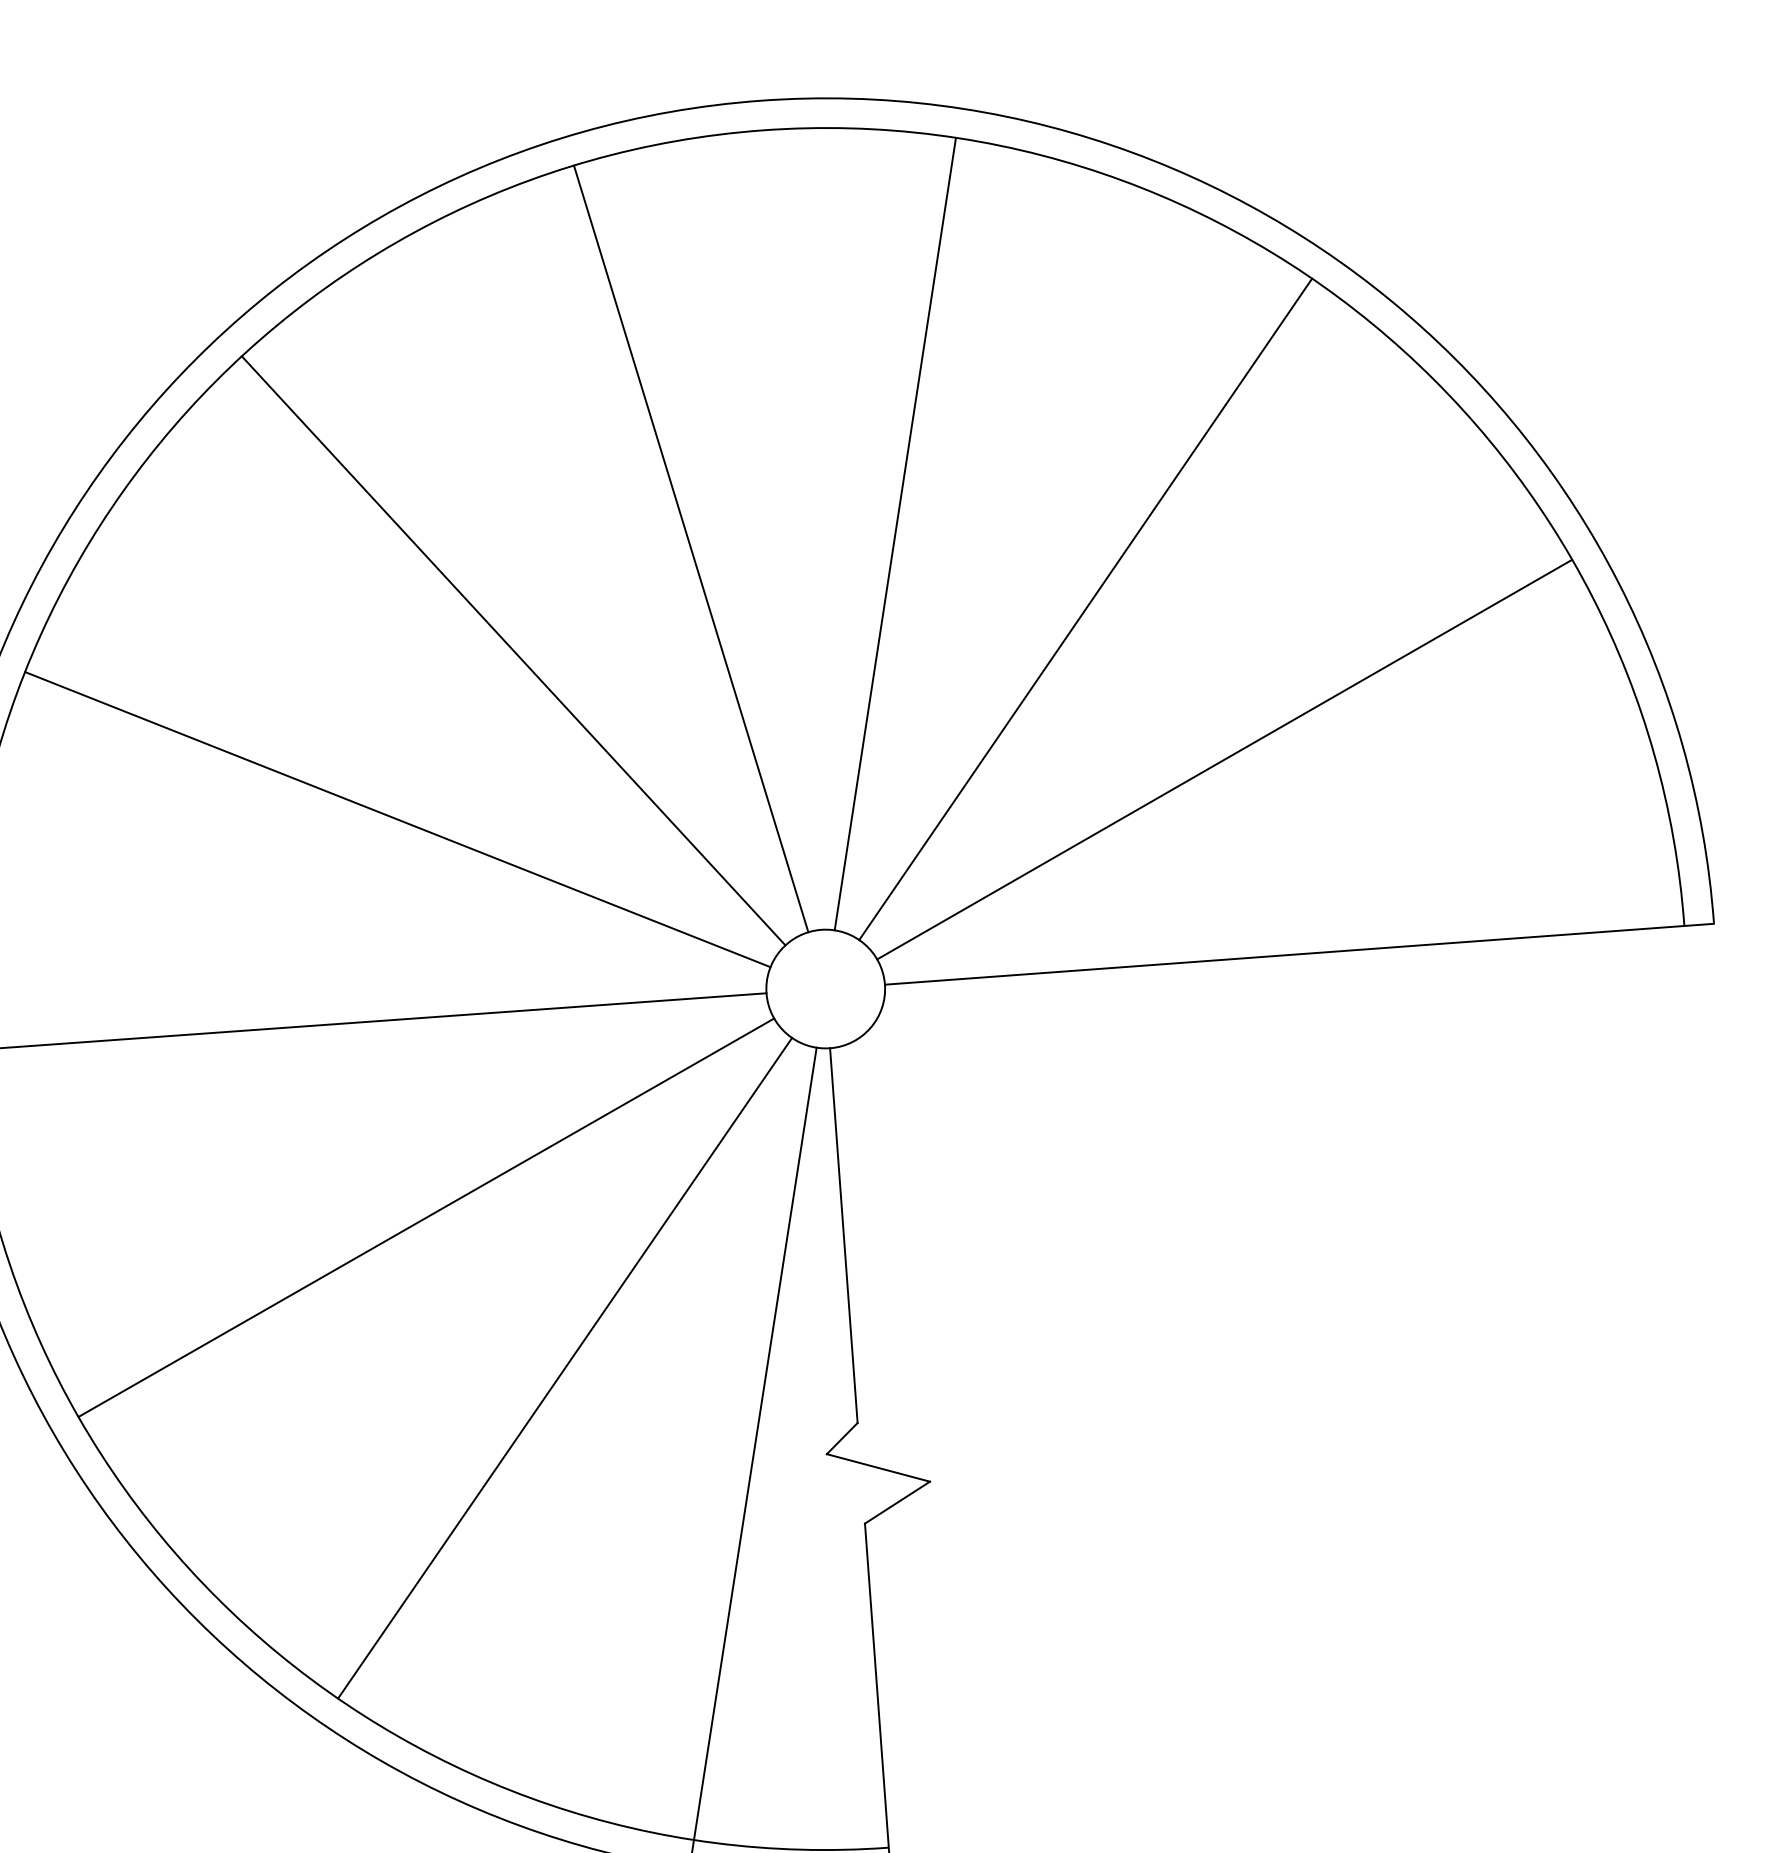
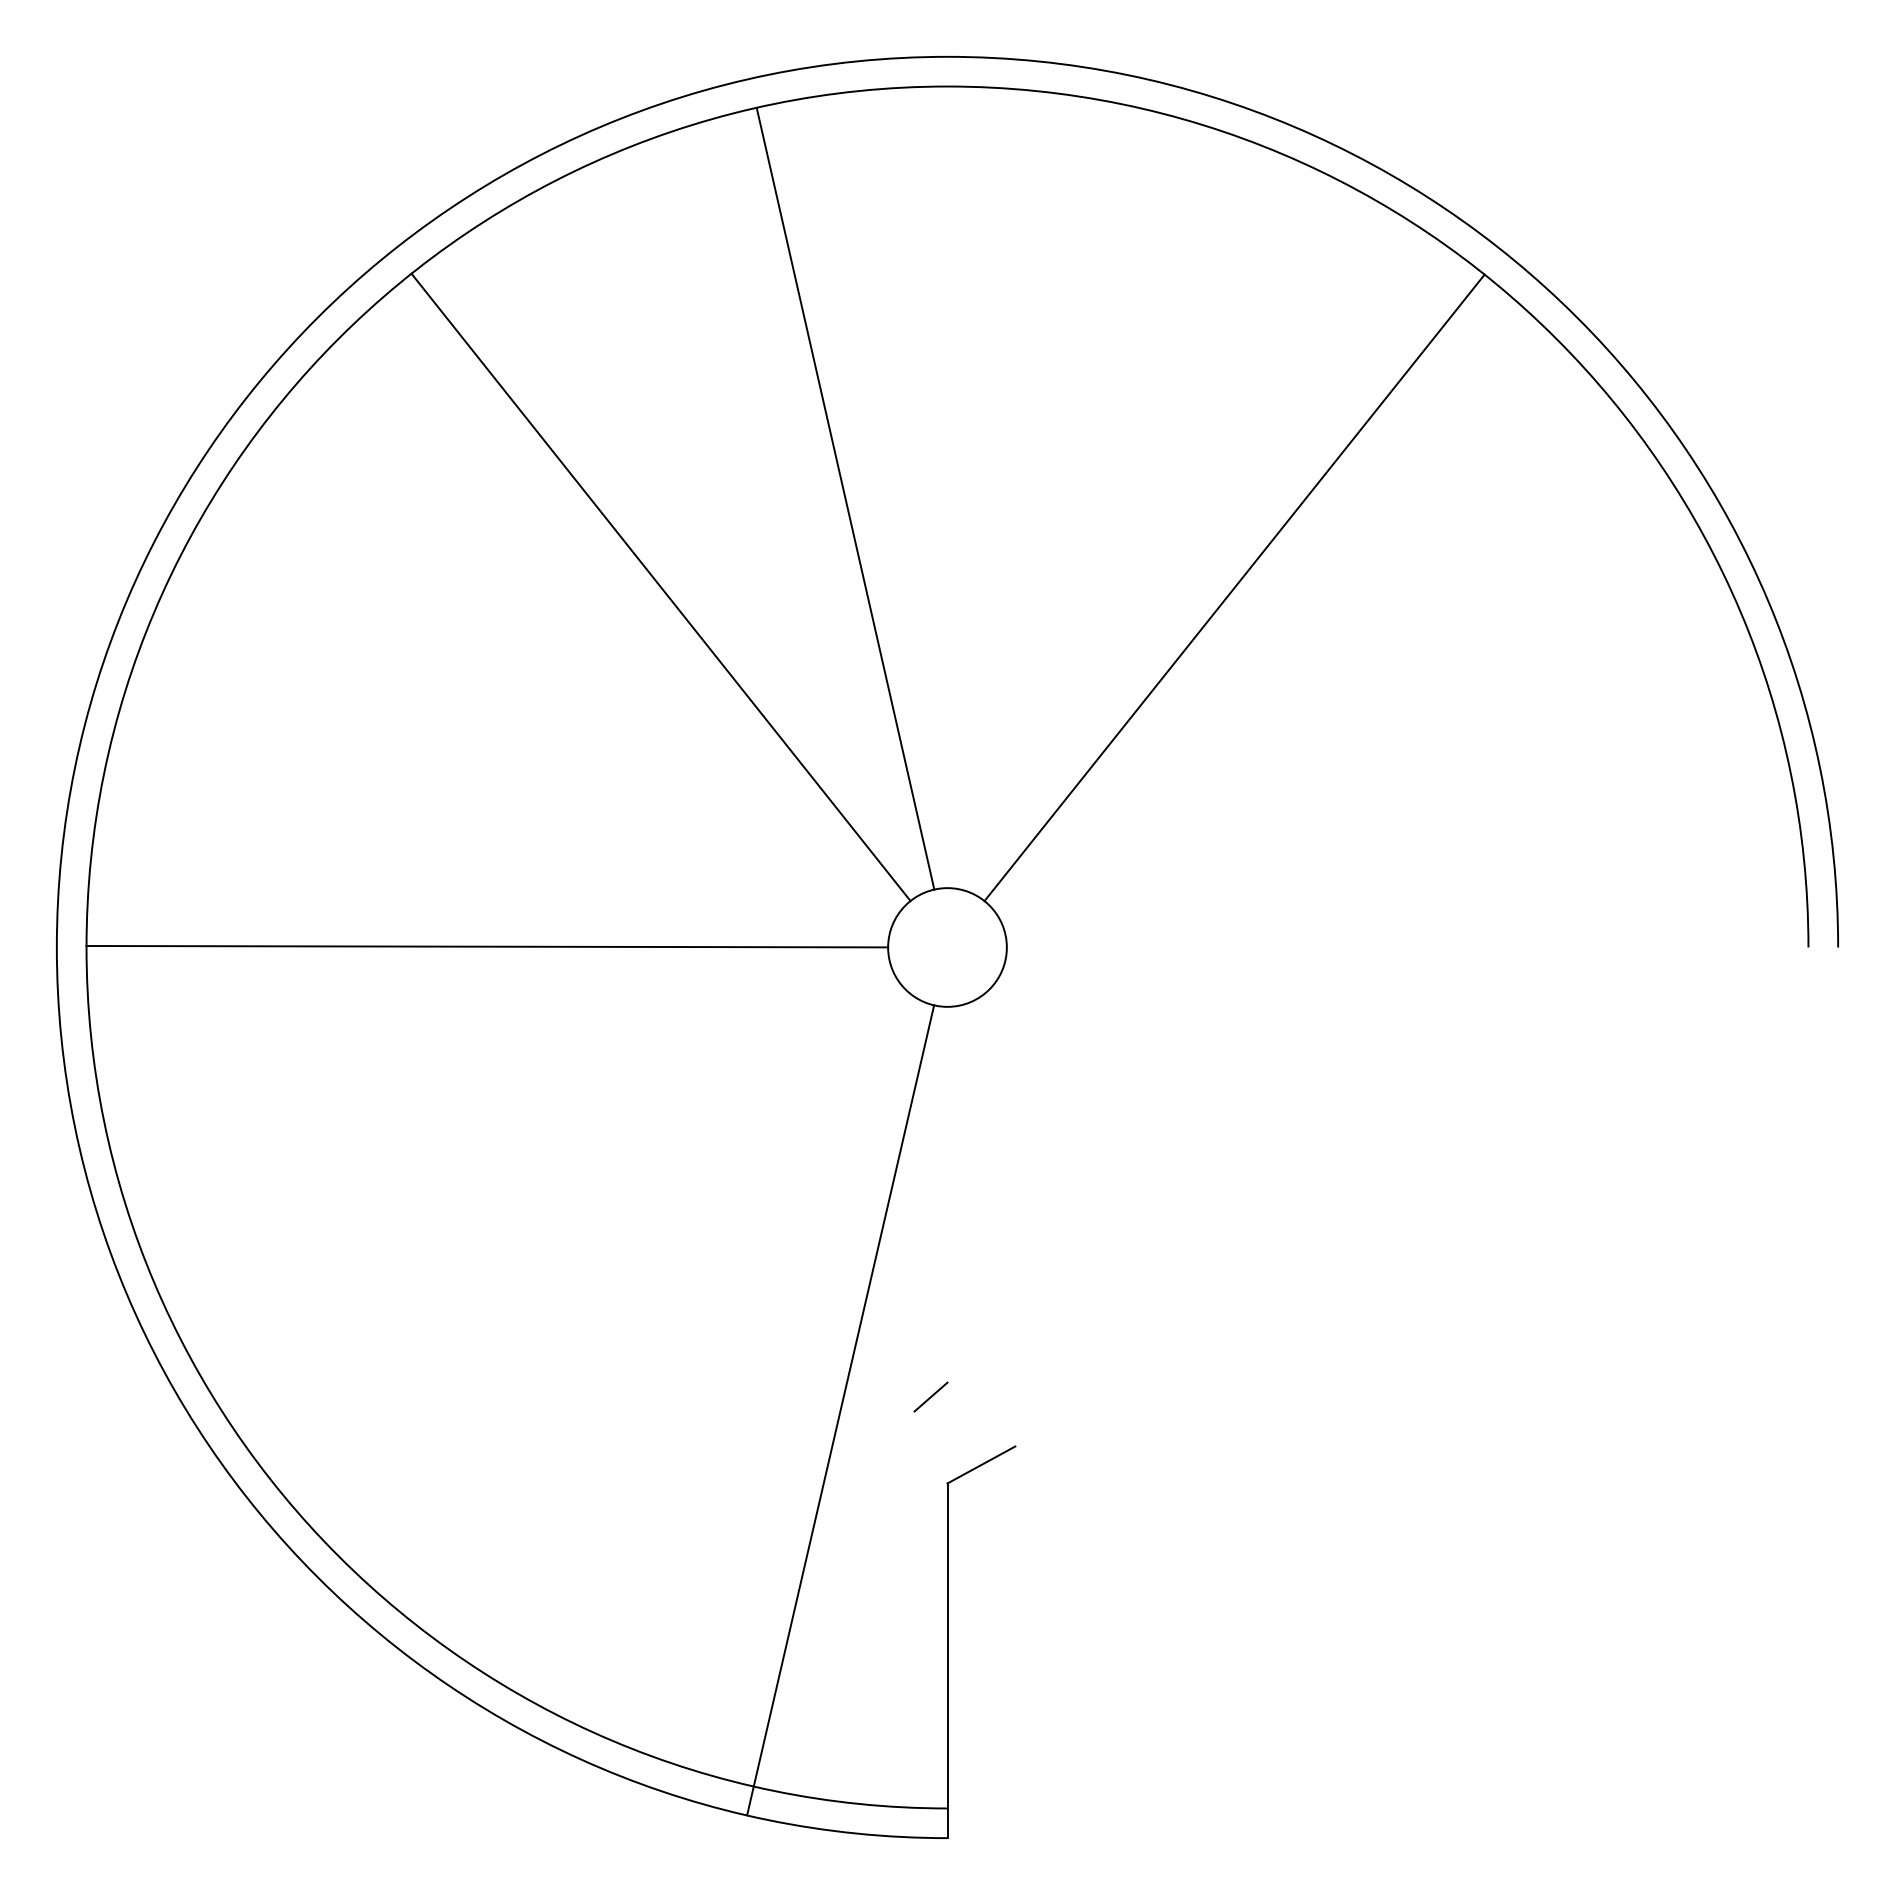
line: (894, 533) -> (1049, 498), removed
line: (1223, 759) -> (1361, 747), removed
line: (398, 818) -> (533, 746), removed
line: (1299, 954) -> (1422, 947), removed
line: (426, 1217) -> (532, 1146), removed
line: (843, 1235) -> (947, 1194), removed
line: (564, 1368) -> (659, 1306), removed
line: (877, 1467) -> (964, 1428), removed

